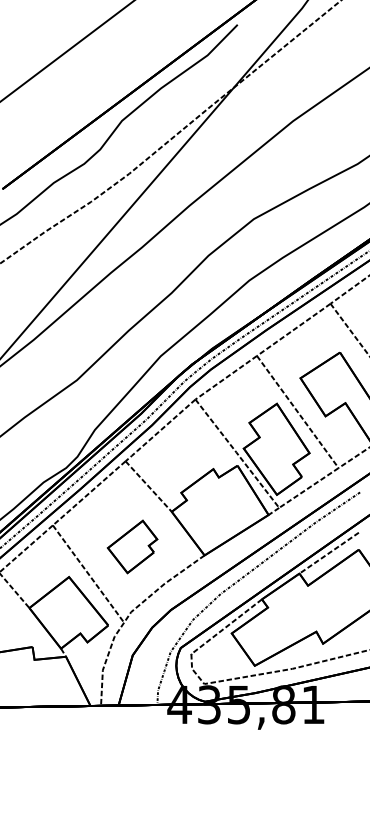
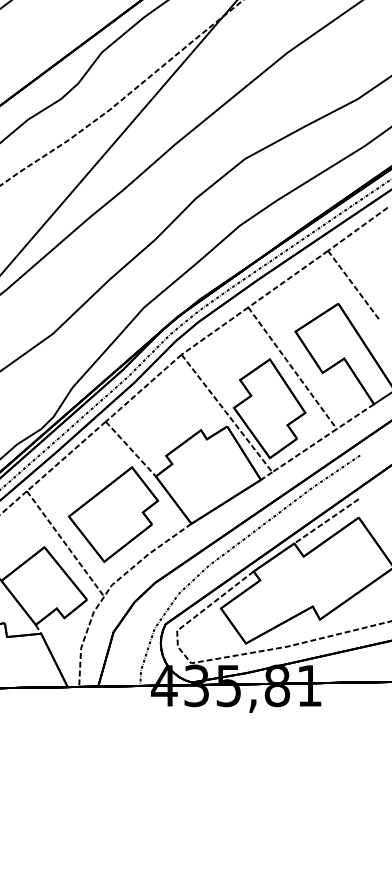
part: (132, 546) -> (113, 514), size x1.67

